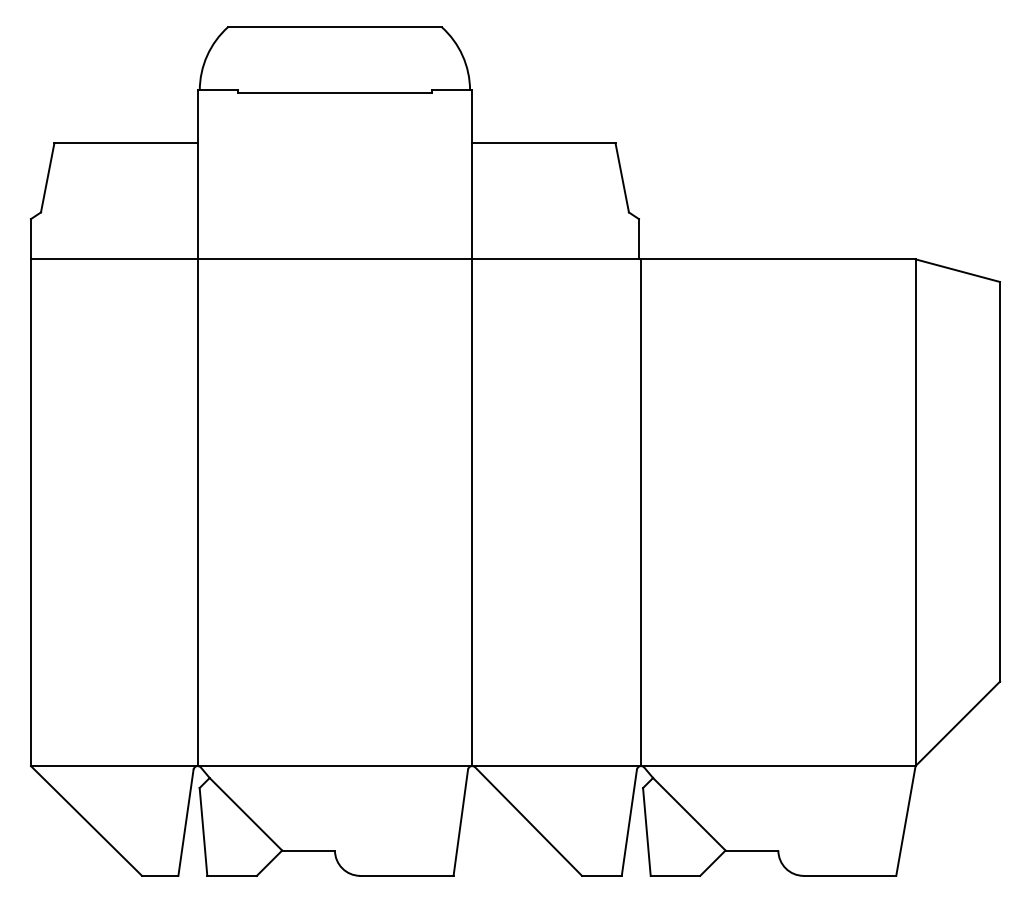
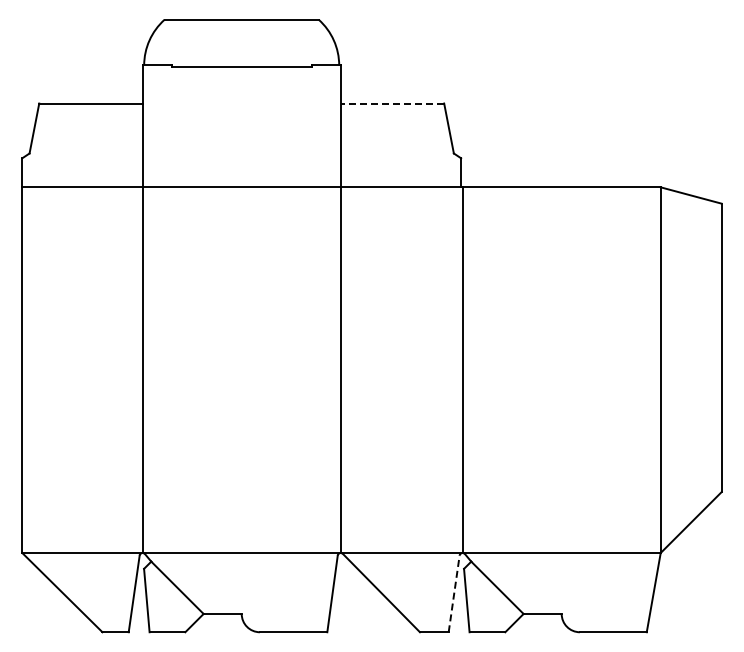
line: (543, 143) -> (392, 103), solid -> dashed
line: (629, 822) -> (454, 593), solid -> dashed

